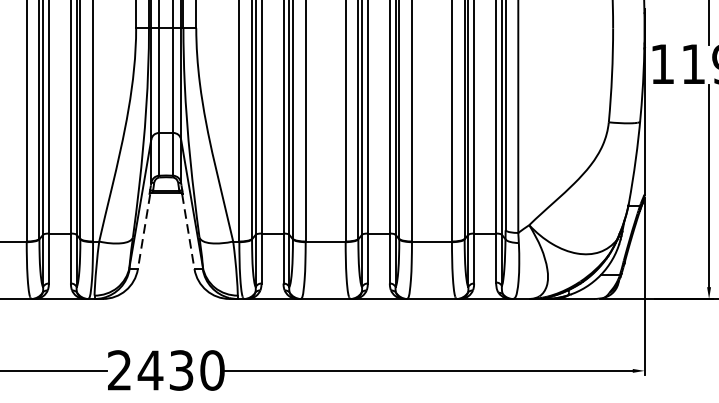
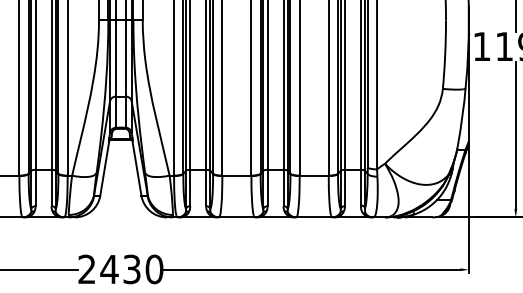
line: (143, 231) -> (104, 168), dashed -> solid
line: (187, 231) -> (136, 168), dashed -> solid

